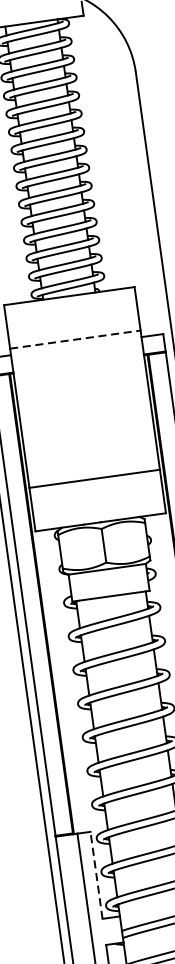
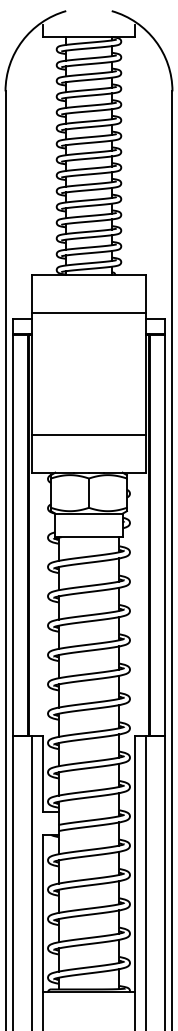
line: (74, 339) -> (88, 313), dashed -> solid
line: (96, 875) -> (43, 774), dashed -> solid

